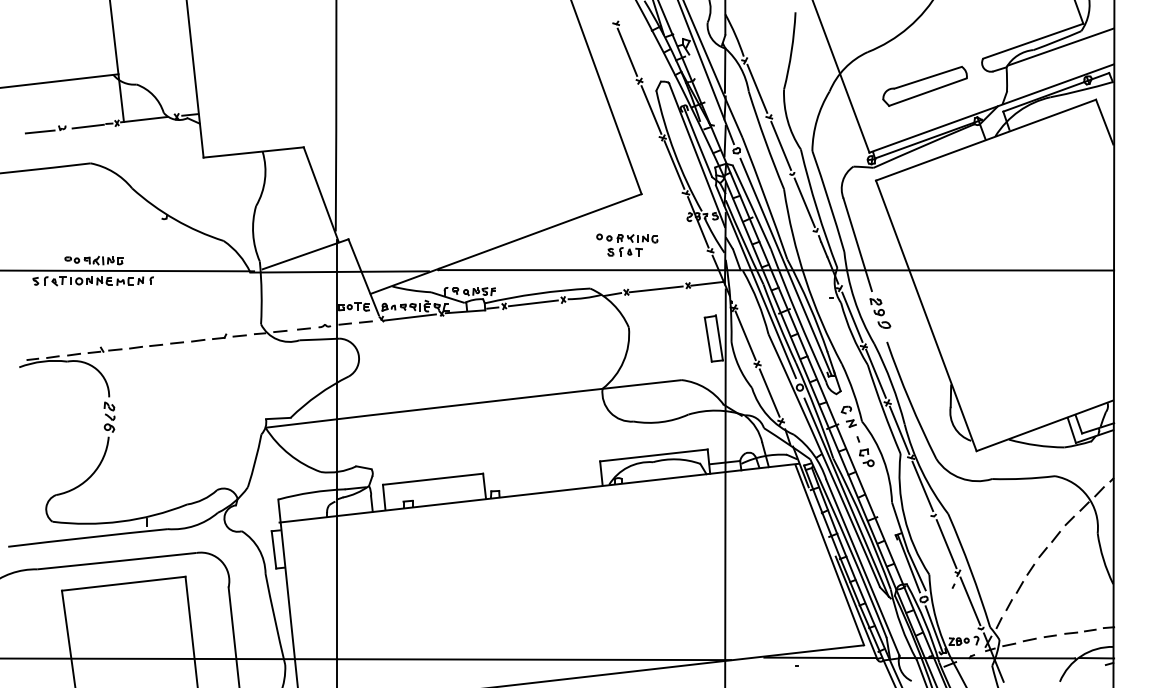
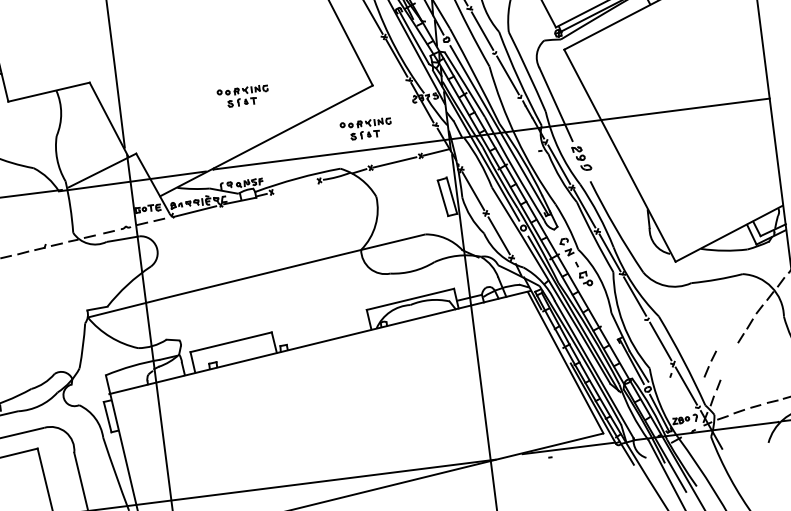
part: (485, 186) -> (243, 95), added
line: (533, 303) -> (295, 186), removed
part: (1025, 578) -> (710, 363), moved

